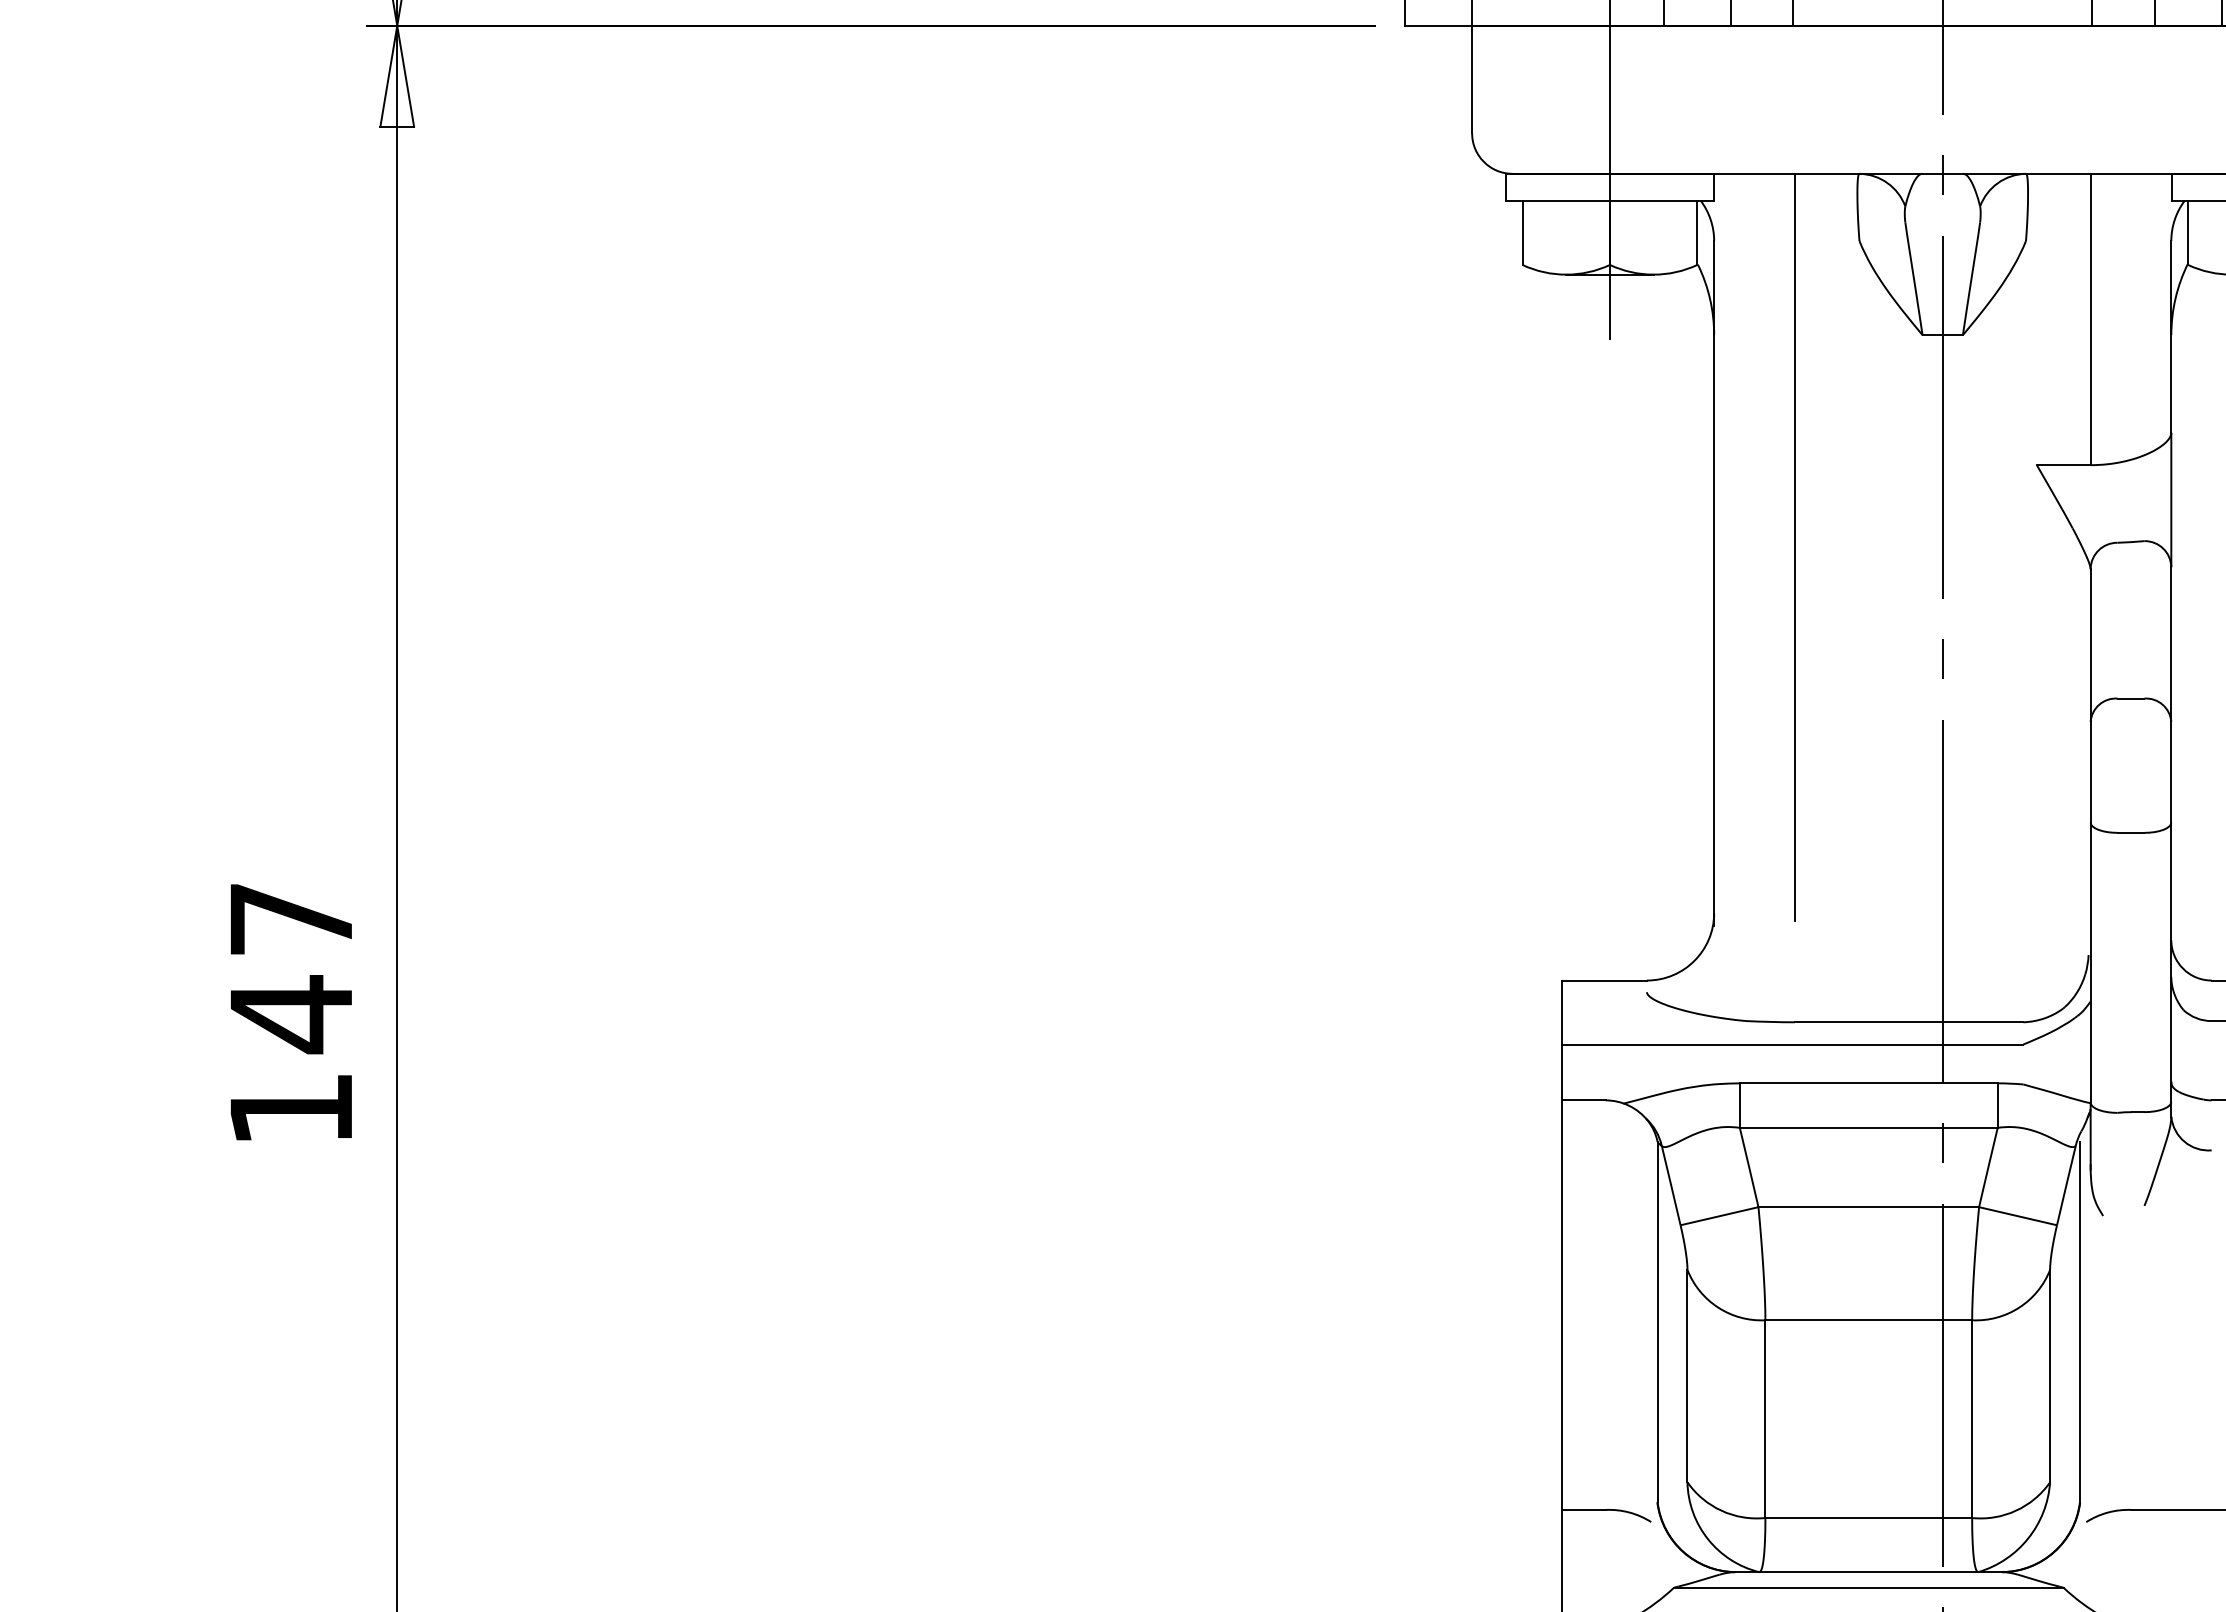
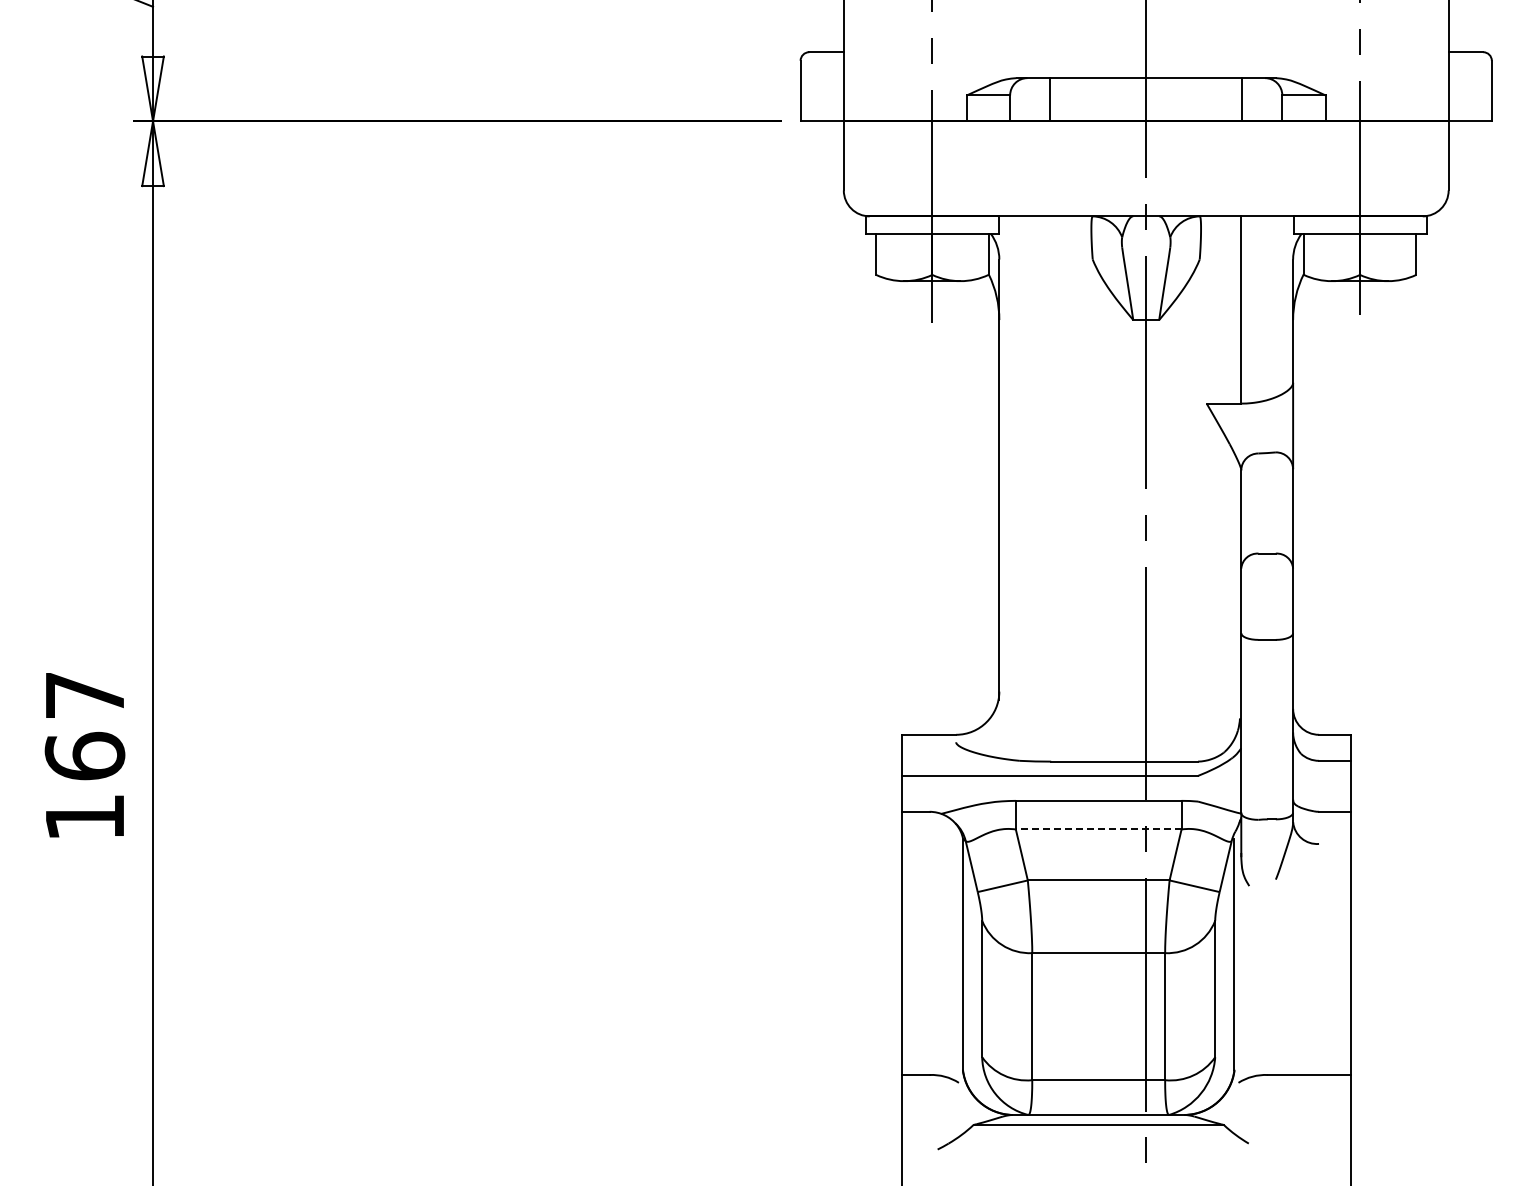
line: (1795, 547) -> (1051, 456), removed
text: (290, 1014) -> (84, 756), 147 -> 167
line: (1868, 1127) -> (1098, 829), solid -> dashed

